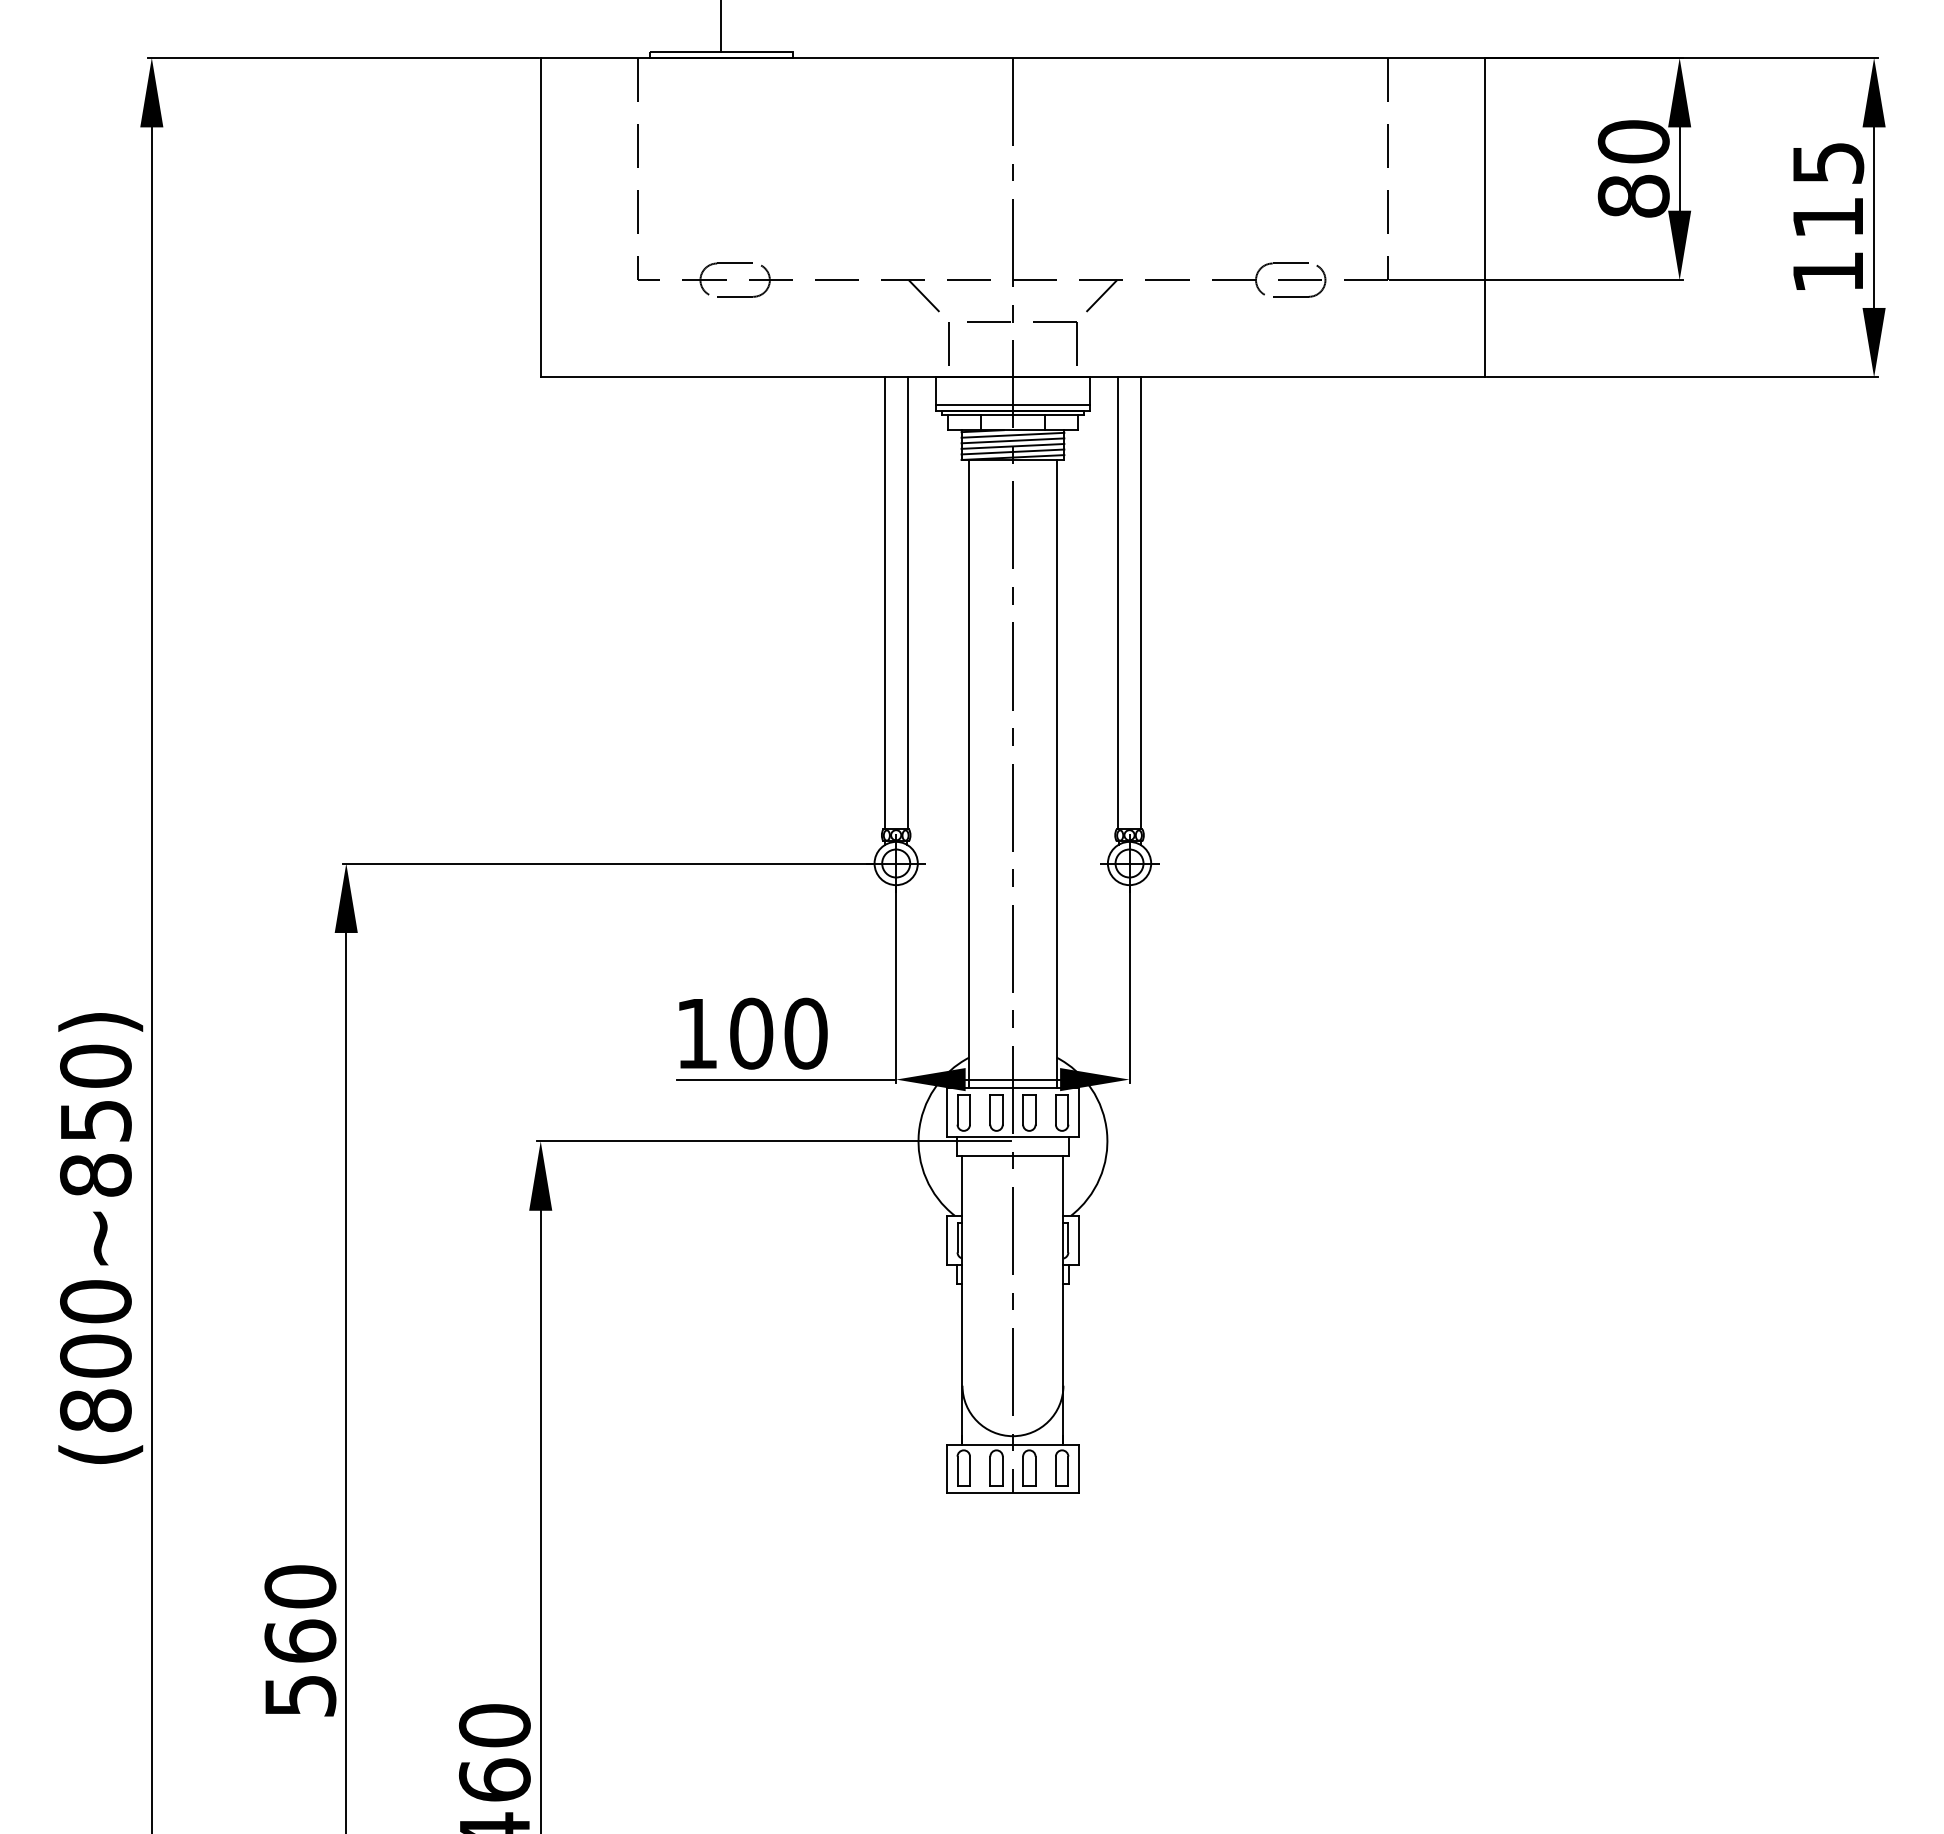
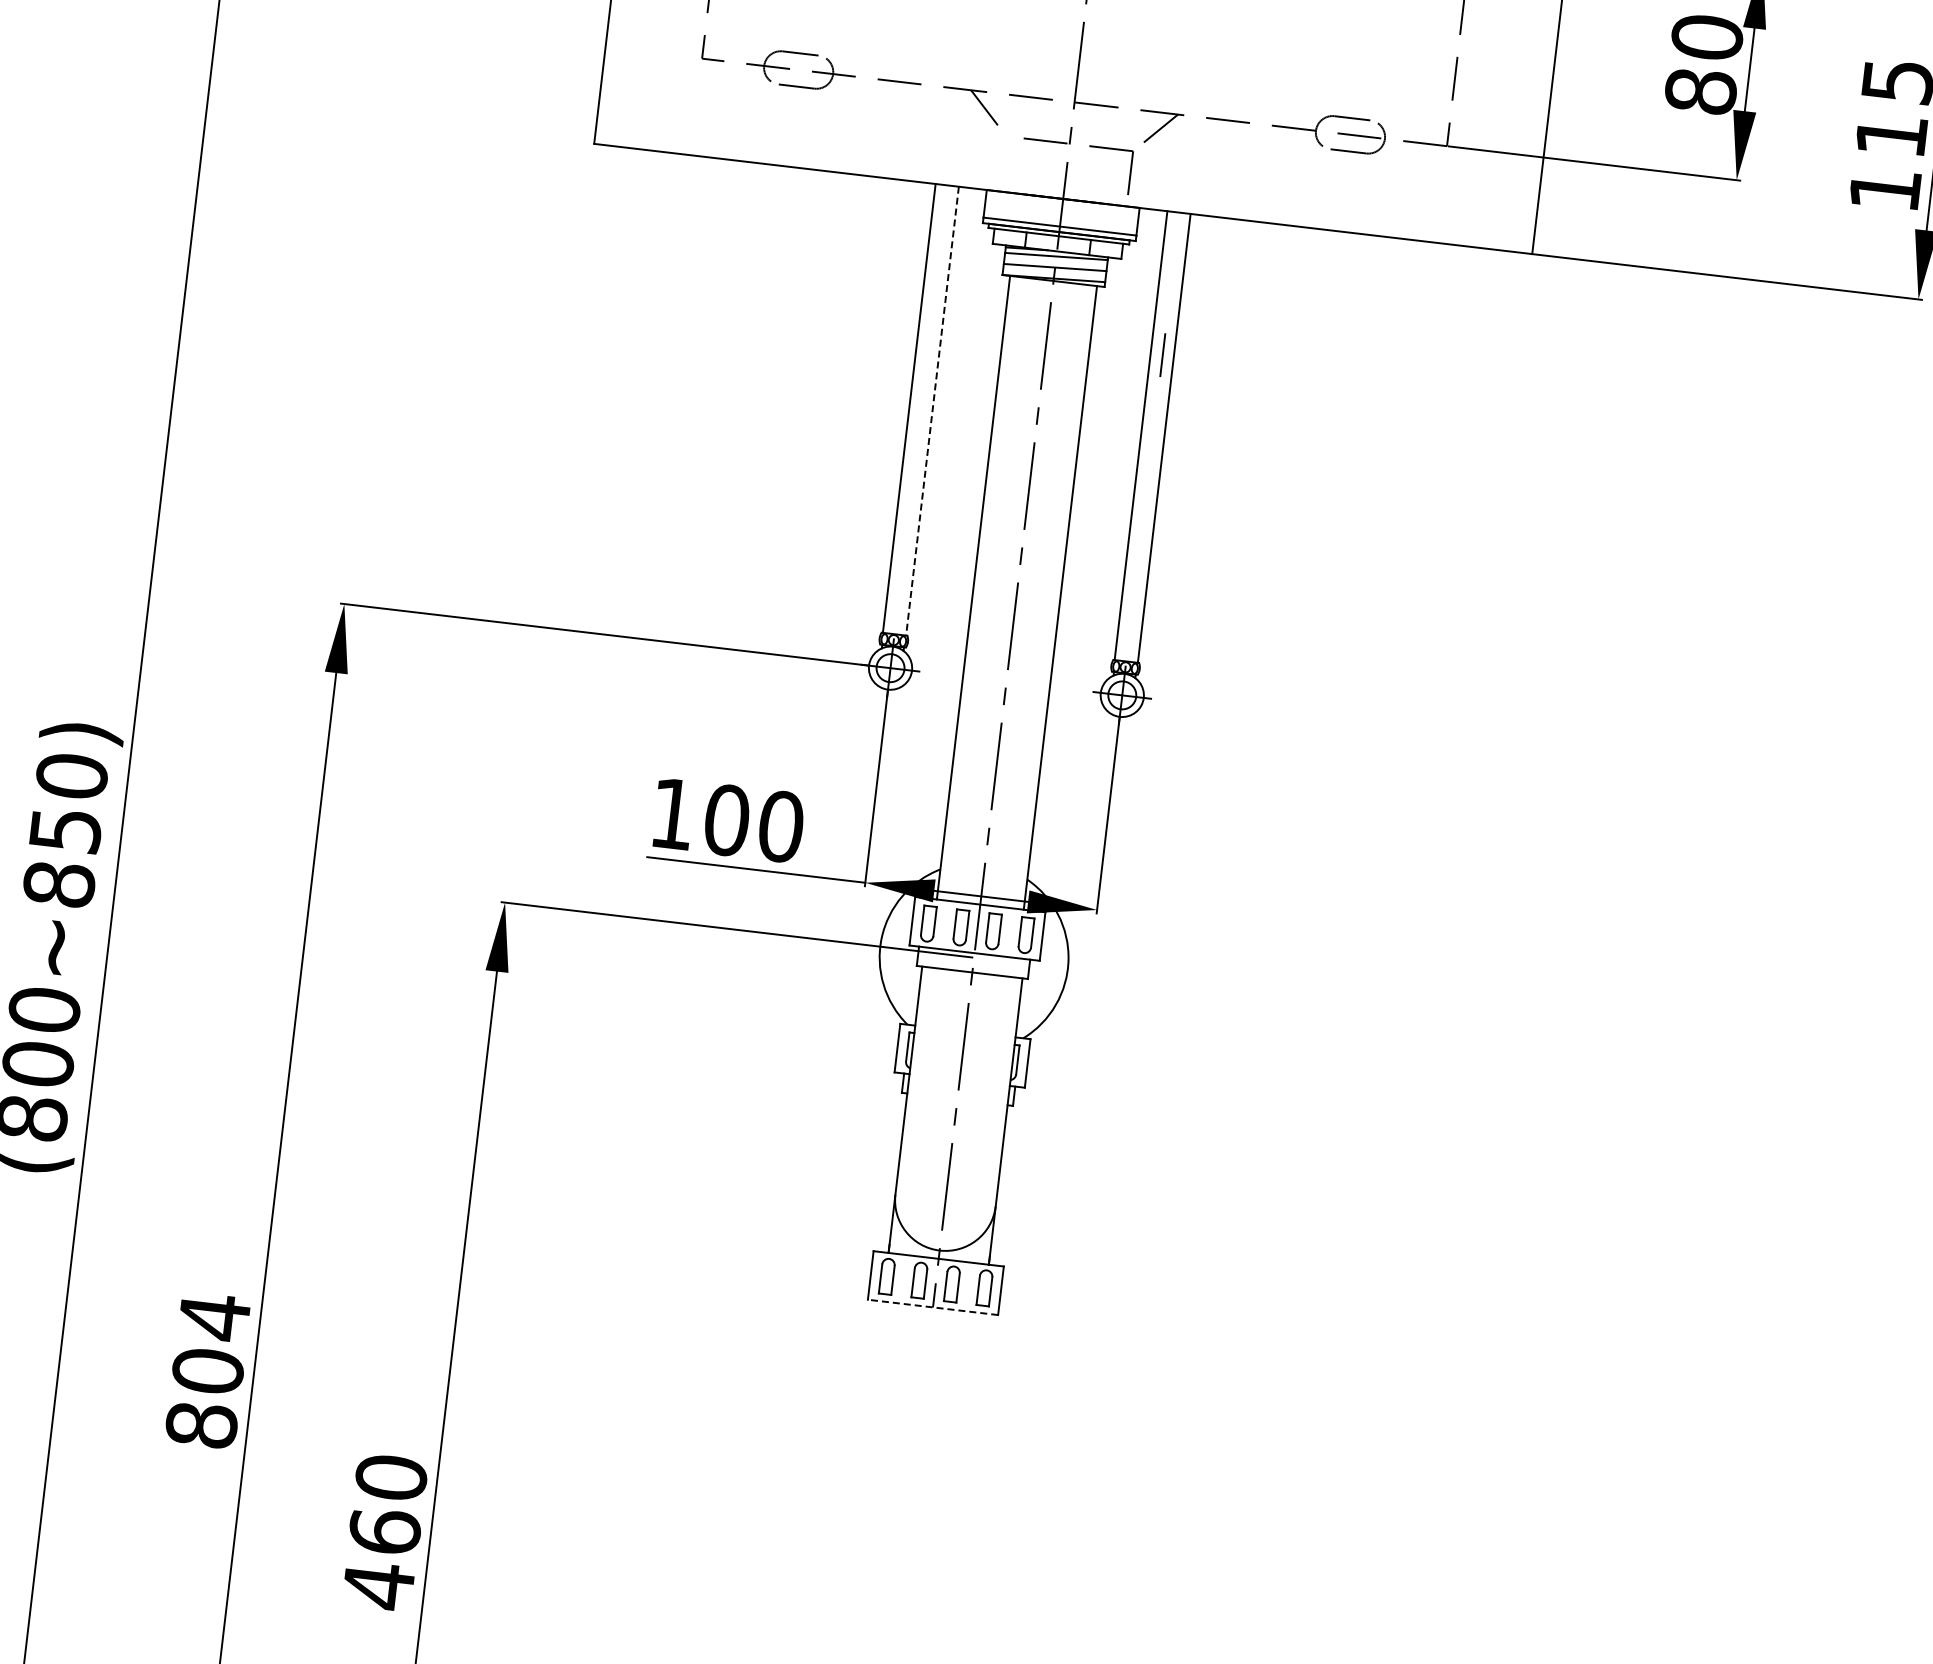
line: (948, 343) -> (1162, 354), moved
line: (1012, 440) -> (1055, 261), removed
line: (1012, 451) -> (1054, 272), removed
line: (907, 603) -> (932, 411), solid -> dashed
line: (1012, 1493) -> (932, 1307), solid -> dashed
text: (300, 1640) -> (208, 1370), 560 -> 804

